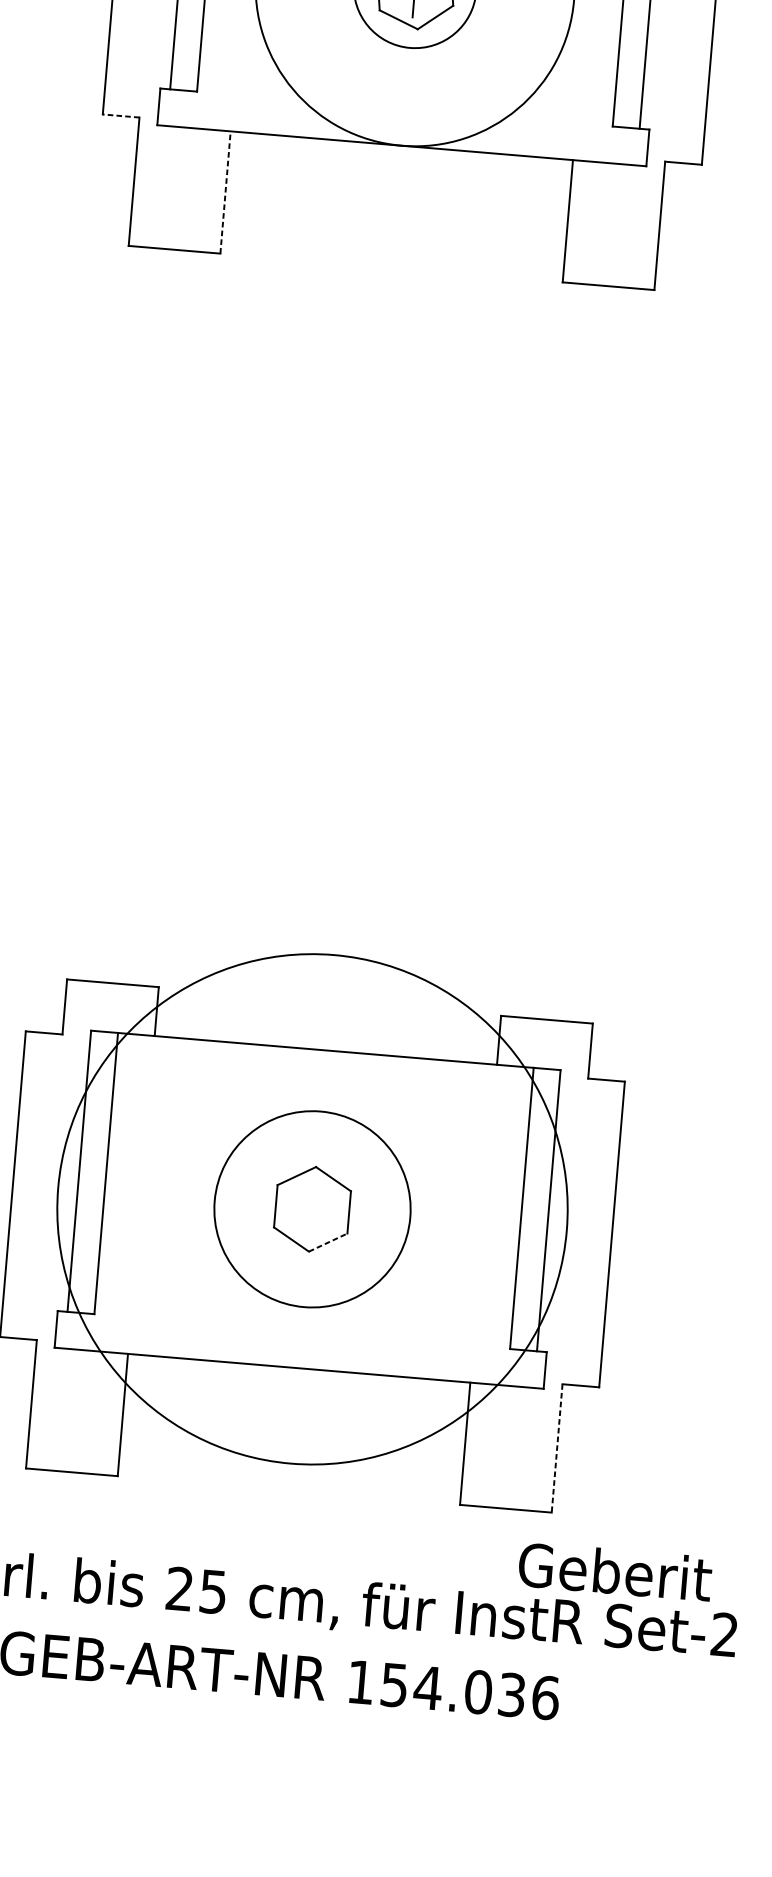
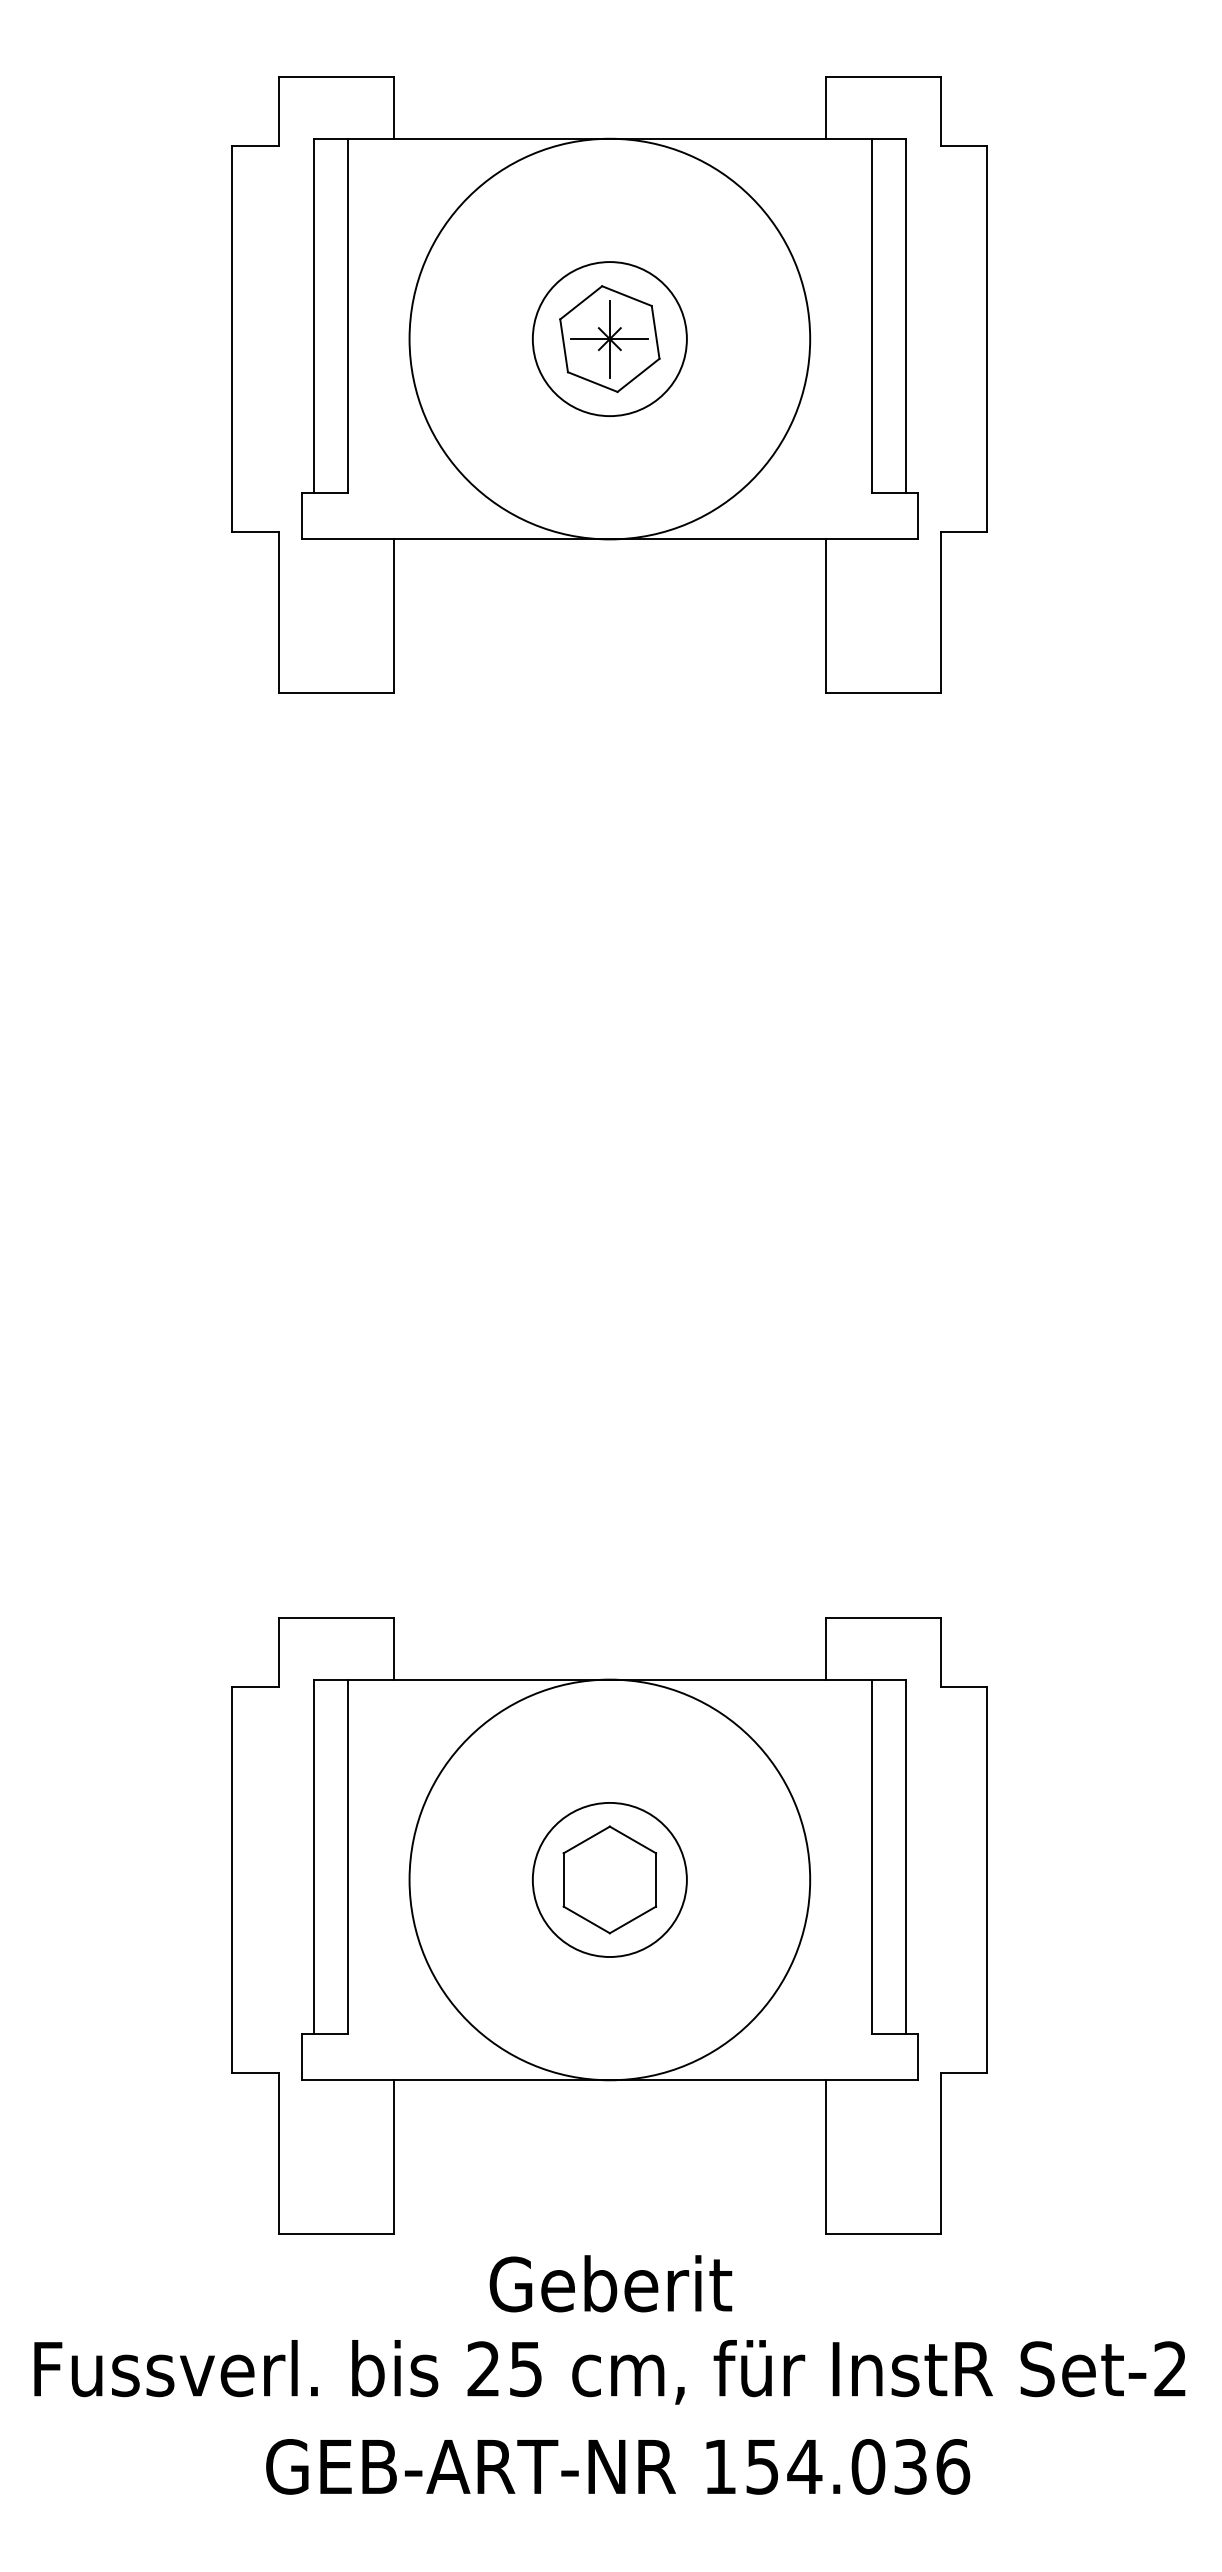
line: (120, 115) -> (254, 531), dashed -> solid
line: (225, 191) -> (394, 615), dashed -> solid
circle: (312, 1208) -> (609, 1879), size x0.62
circle: (312, 1208) -> (609, 1879), size x0.62
line: (327, 1242) -> (632, 1919), dashed -> solid
line: (557, 1448) -> (941, 2153), dashed -> solid
text: (614, 1571) -> (610, 2283), moved

